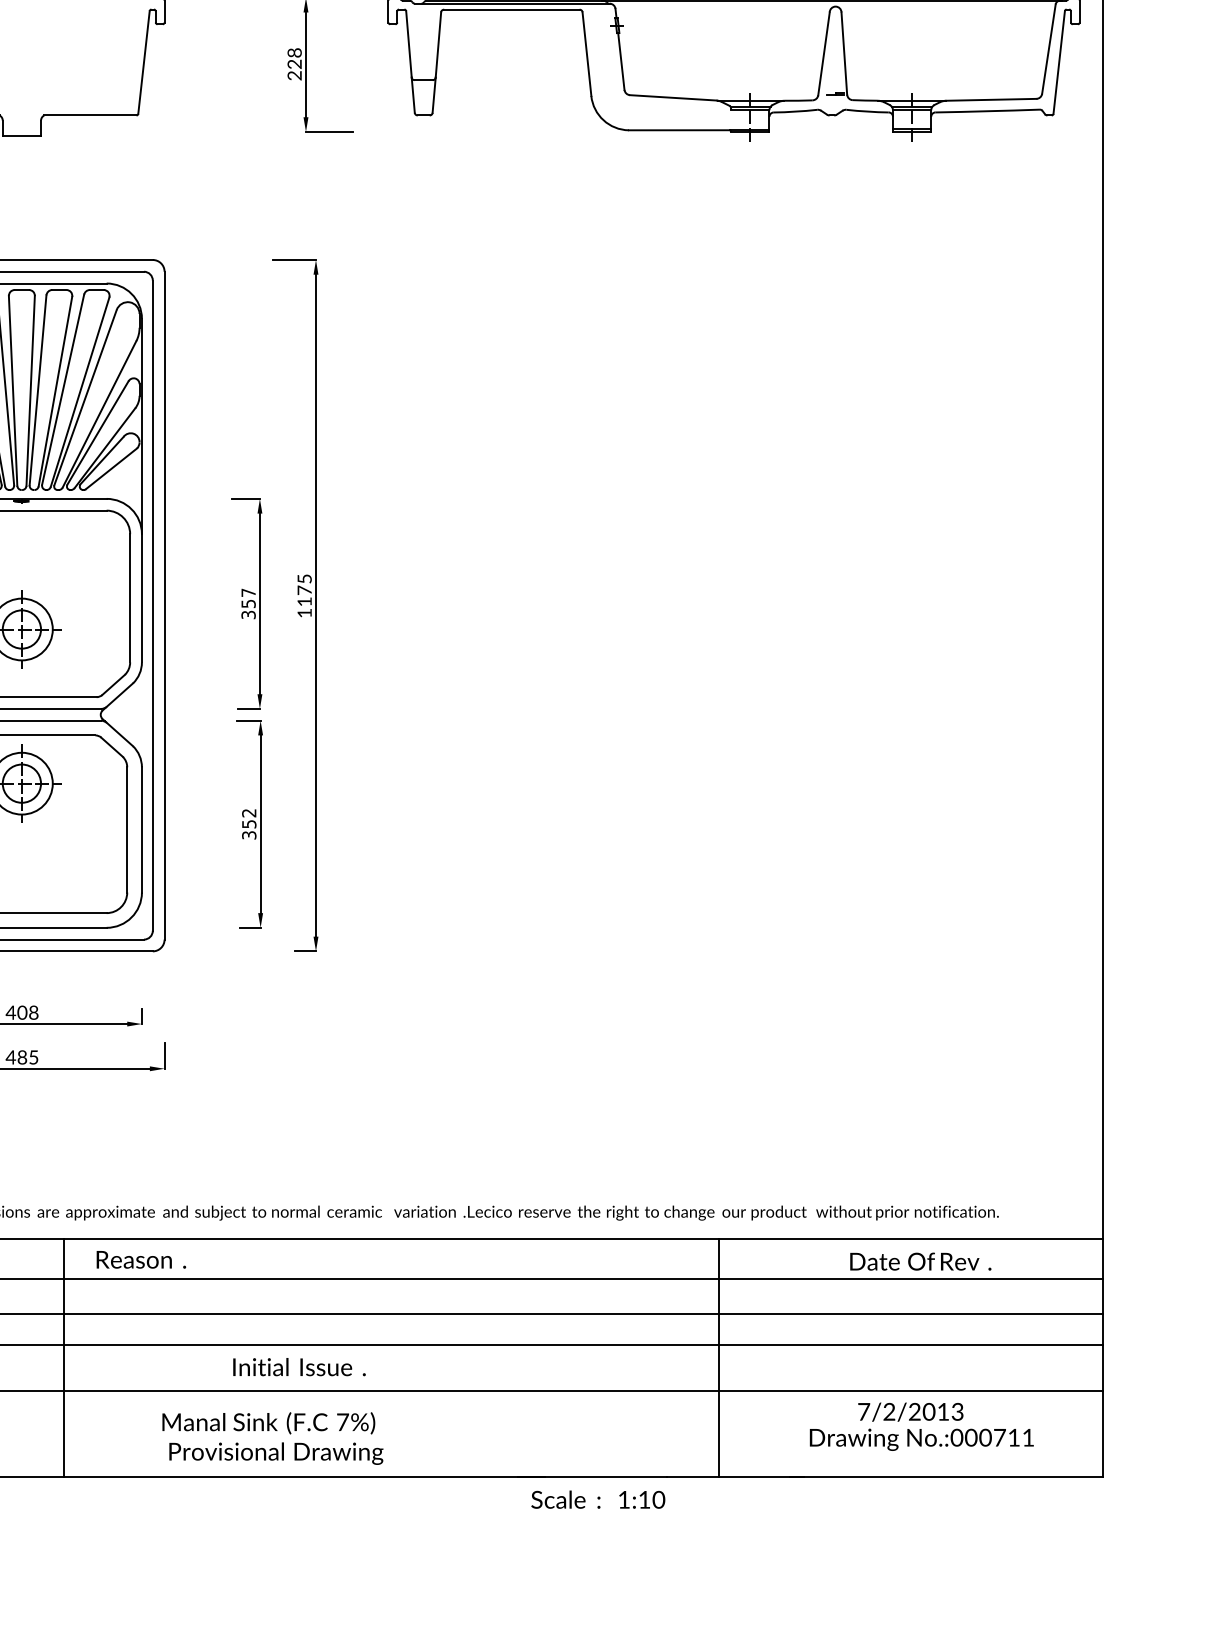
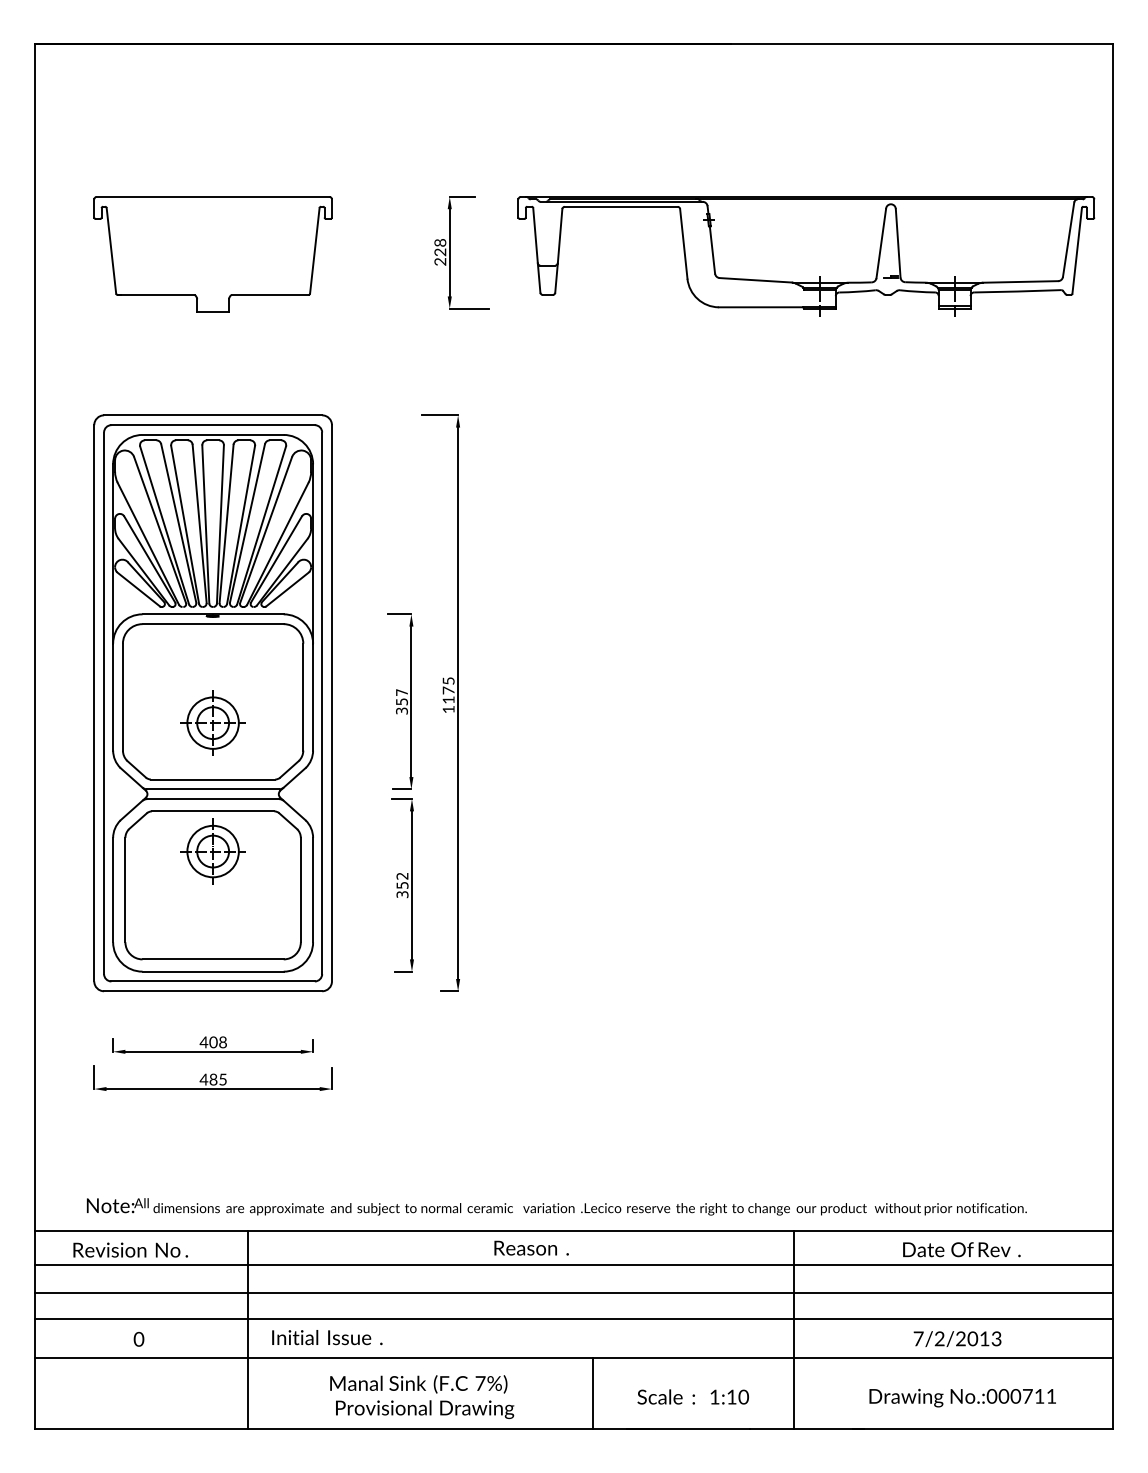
text: (141, 1258) -> (531, 1247), moved
text: (299, 1367) -> (327, 1337), moved
text: (910, 1411) -> (957, 1338), moved
line: (478, 1433) -> (593, 1392), added
text: (597, 1499) -> (692, 1396), moved

